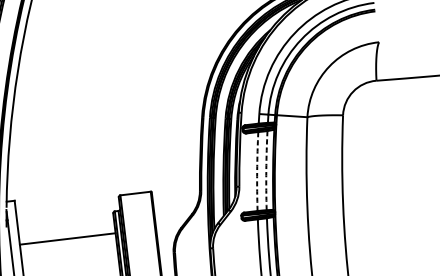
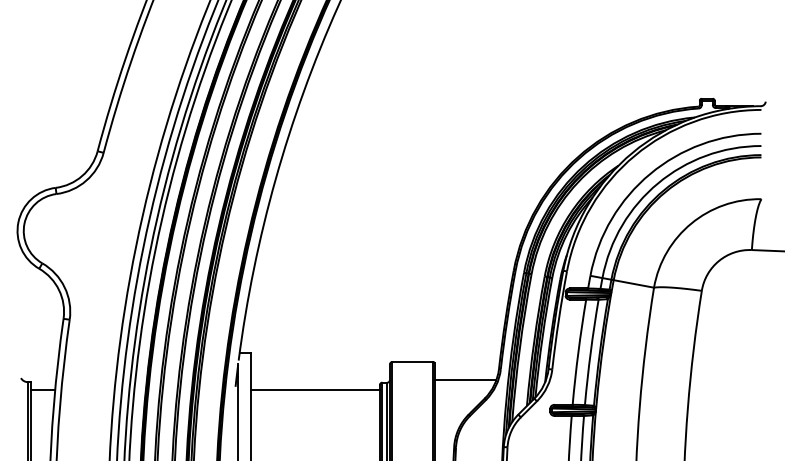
arc: (266, 170) -> (590, 352), dashed -> solid
arc: (257, 171) -> (578, 352), dashed -> solid
line: (176, 201) -> (465, 379), added
line: (67, 238) -> (314, 389), moved

